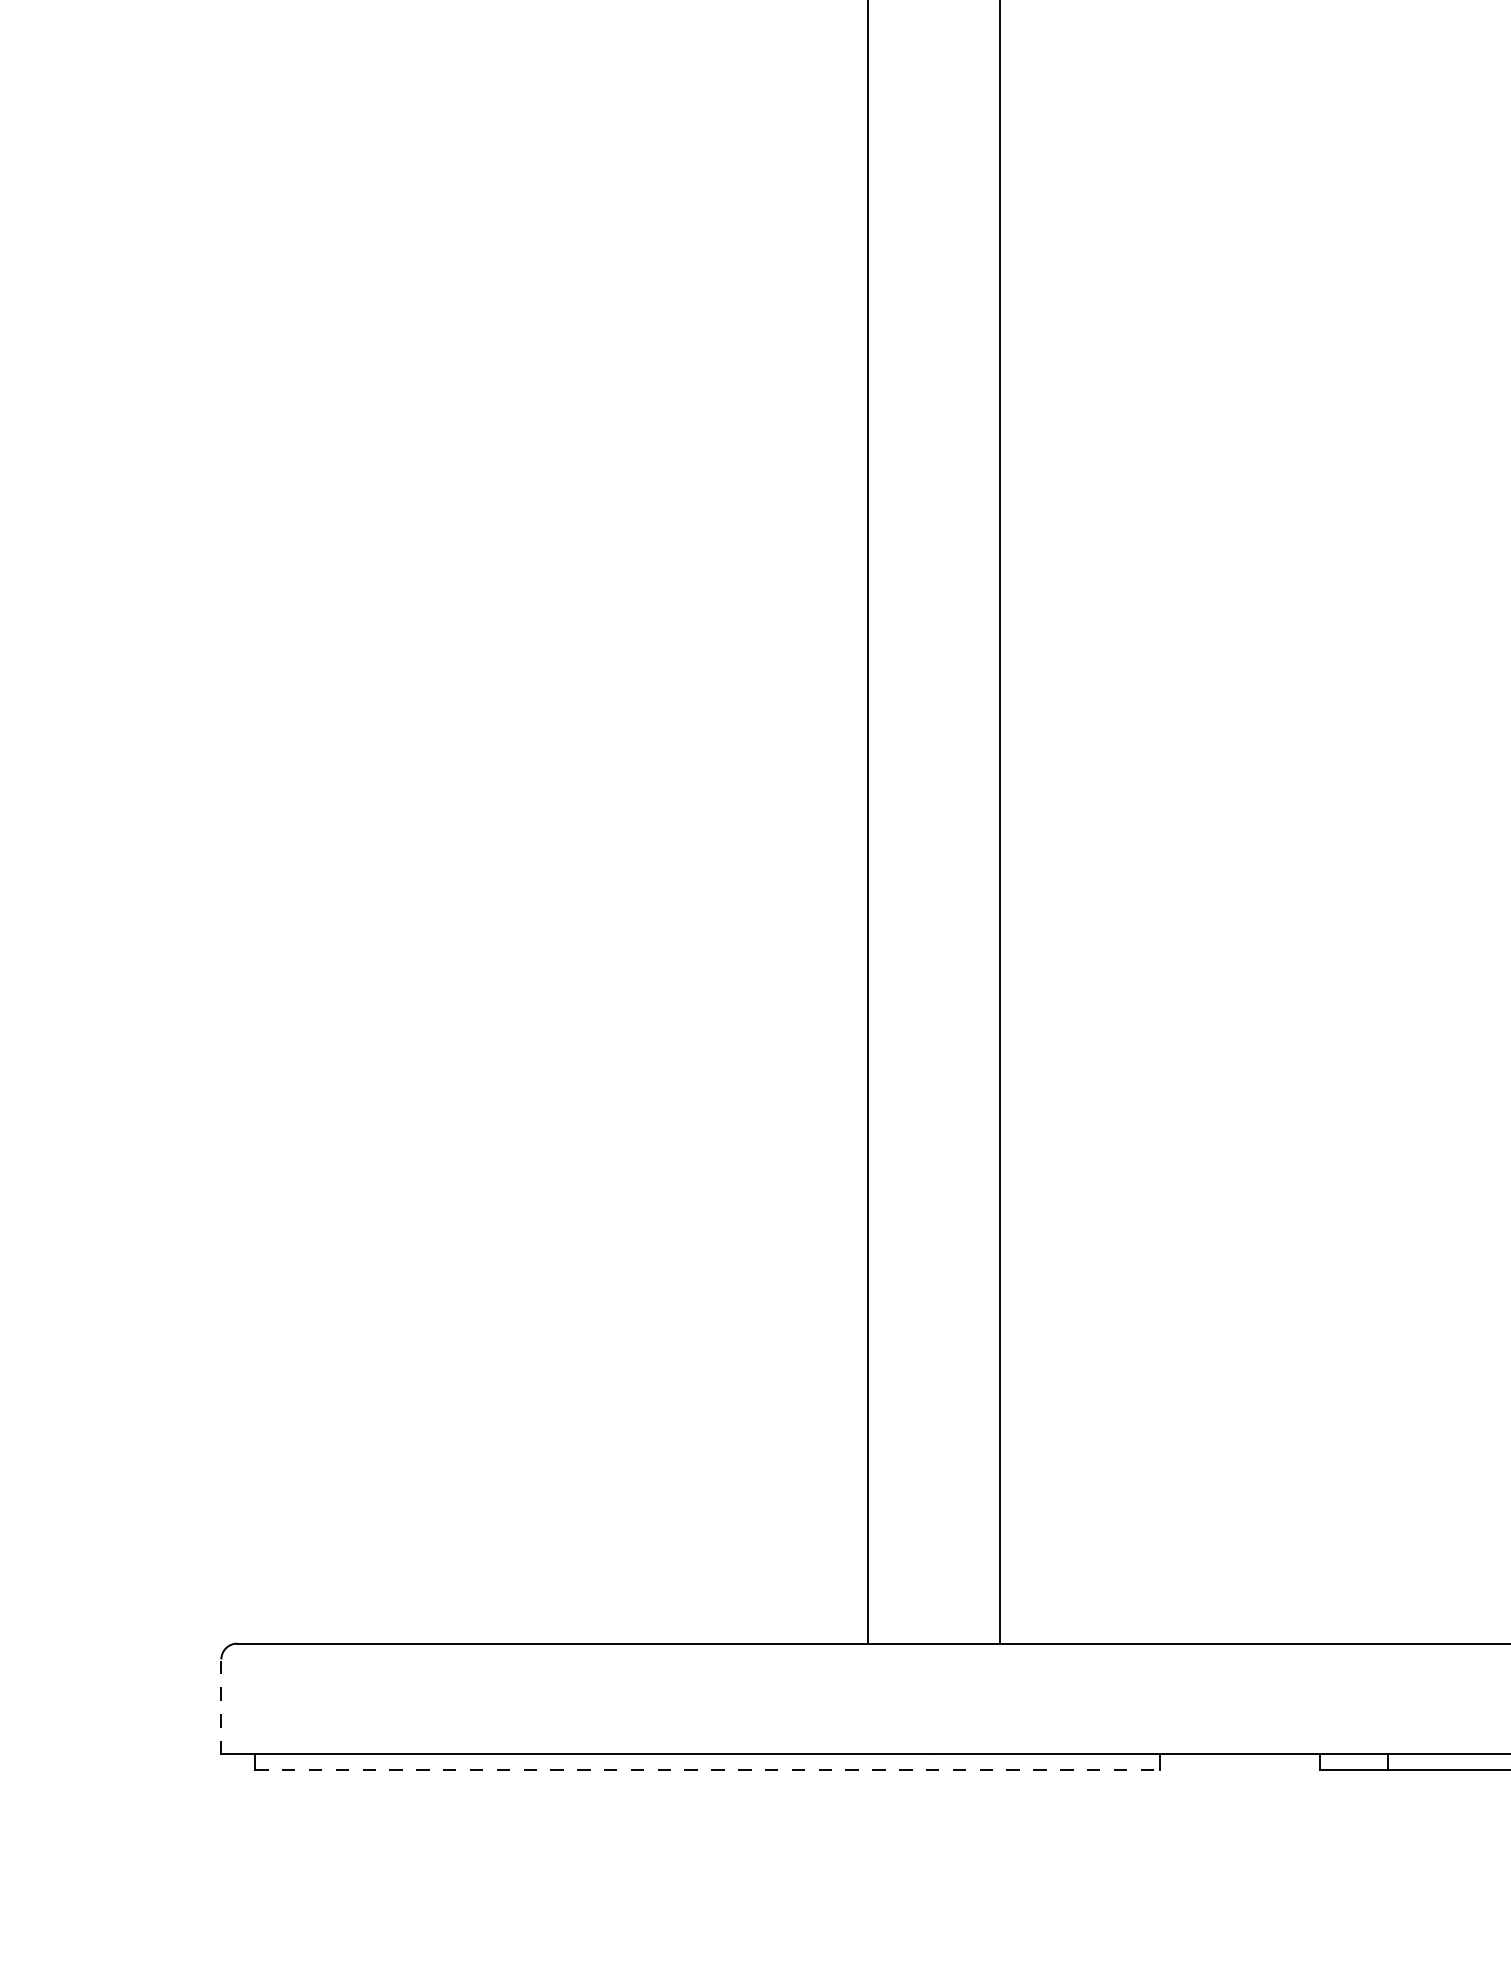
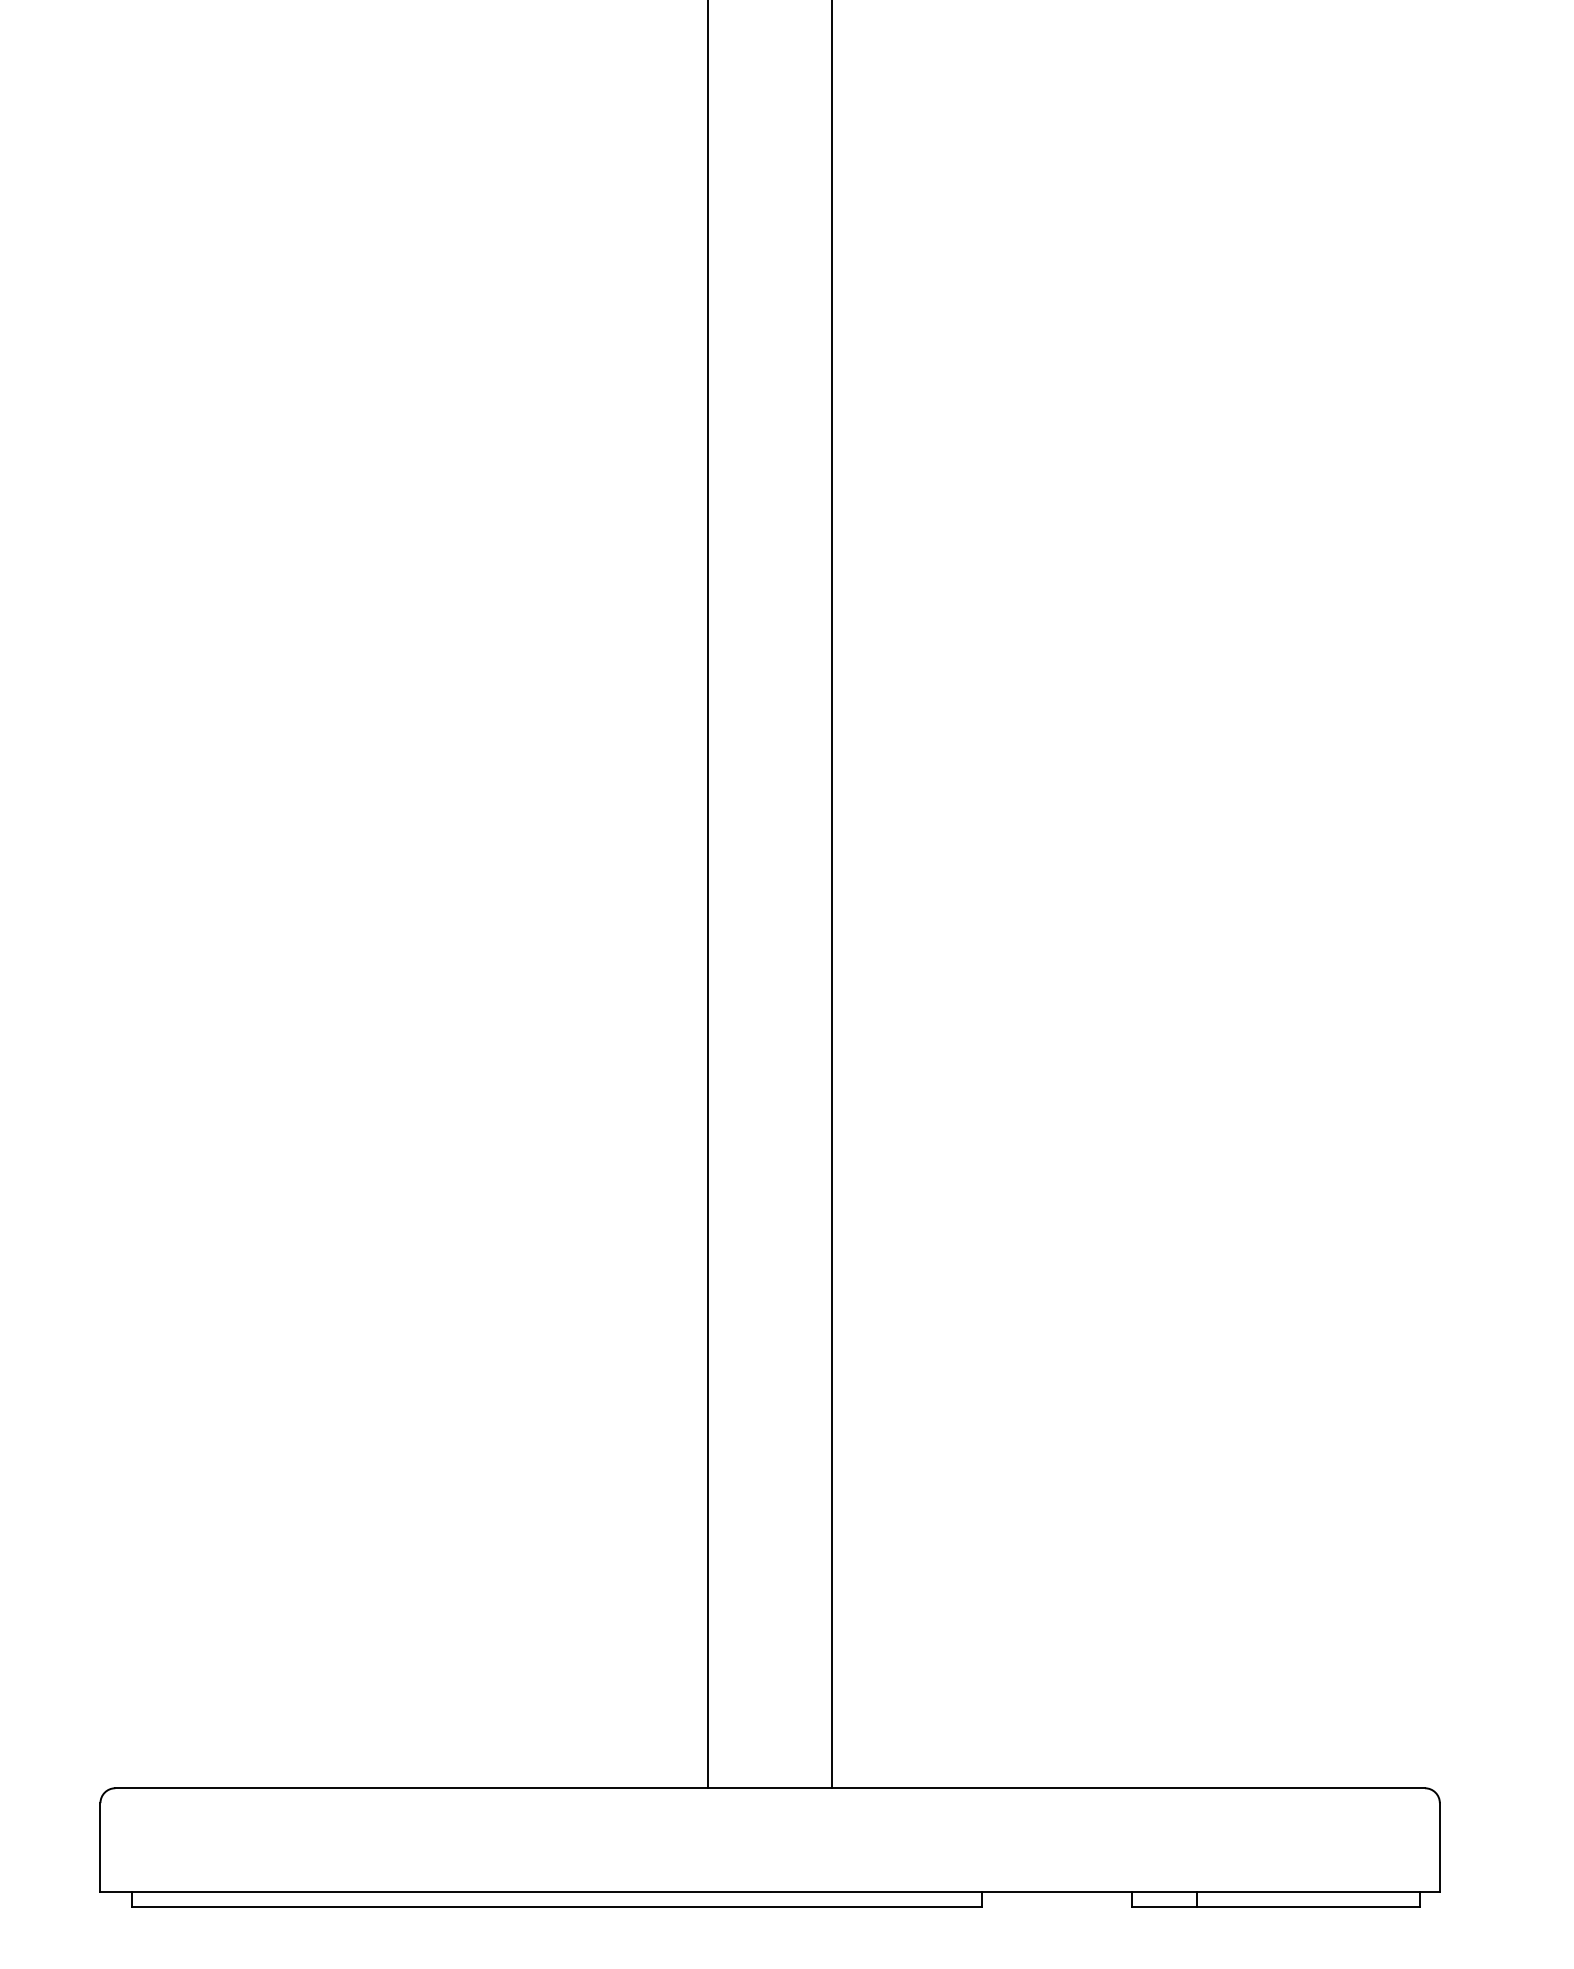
line: (221, 1706) -> (100, 1847), dashed -> solid
line: (706, 1770) -> (556, 1907), dashed -> solid

